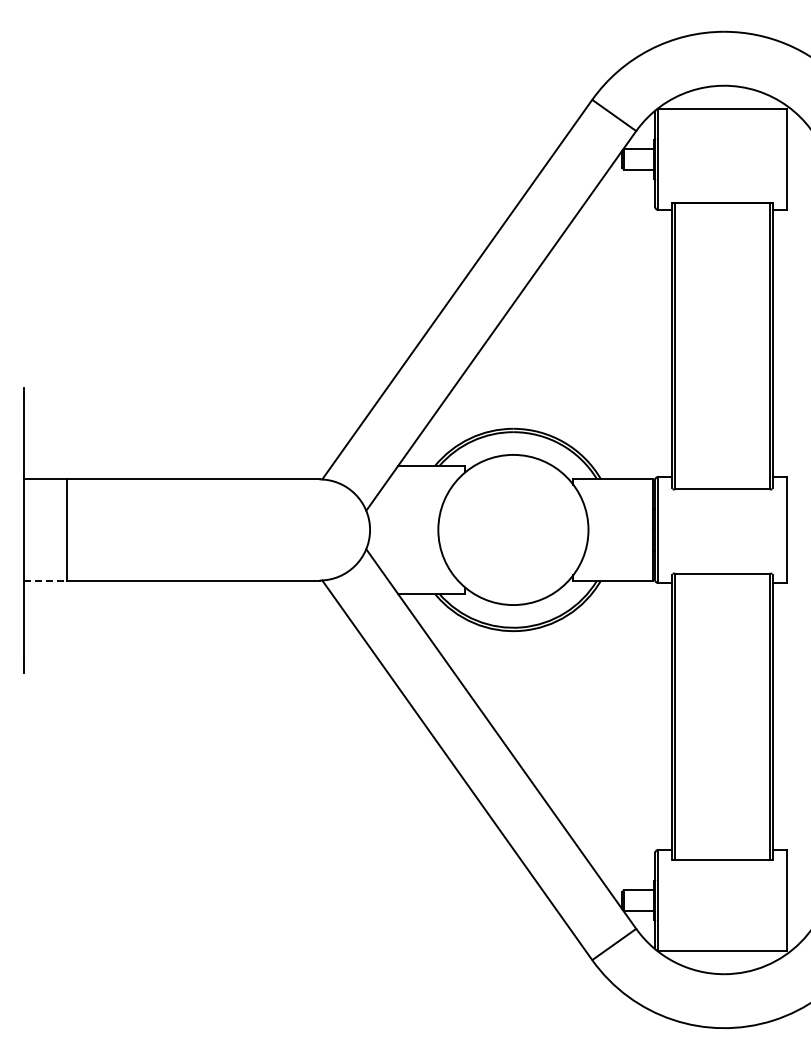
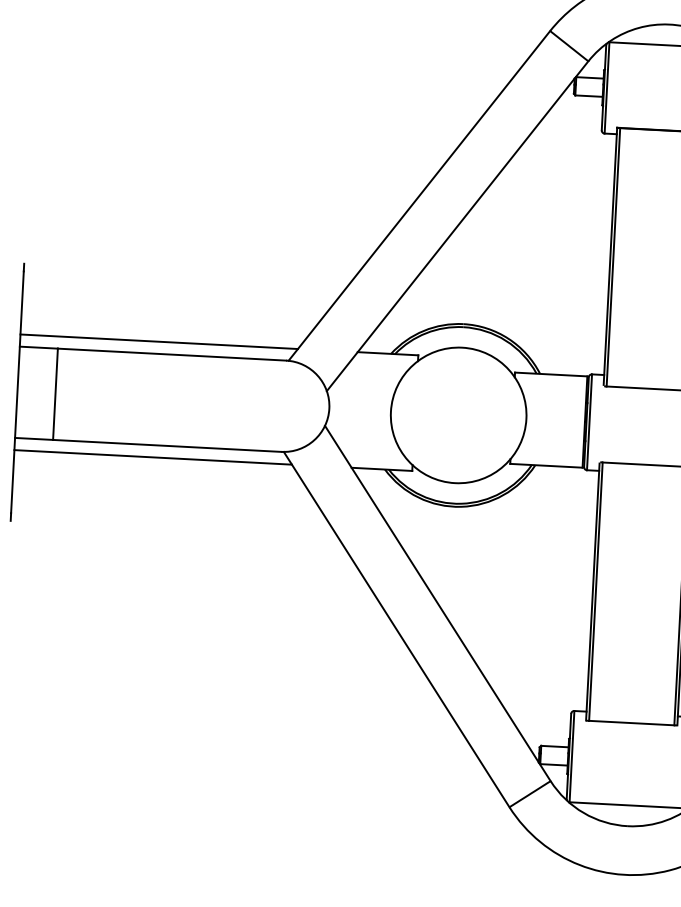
line: (177, 465) -> (158, 341), added
line: (45, 580) -> (34, 438), dashed -> solid
line: (177, 594) -> (152, 457), added

